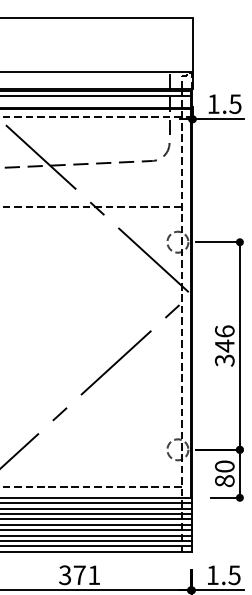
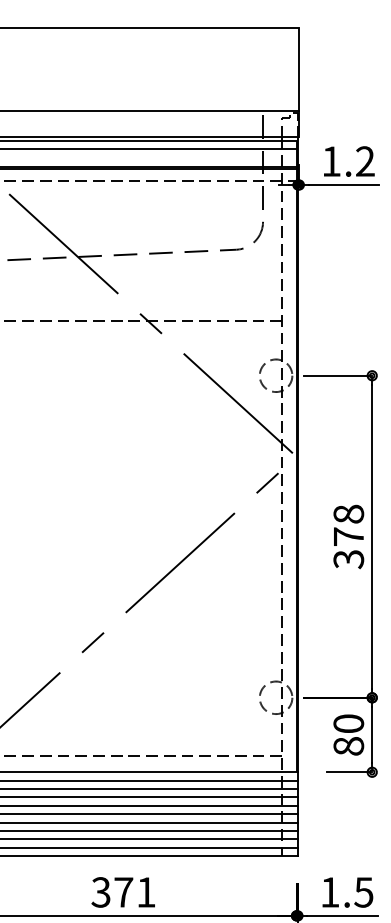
text: (235, 104) -> (365, 162), 1.5 -> 1.2
text: (224, 338) -> (348, 525), 346 -> 378

